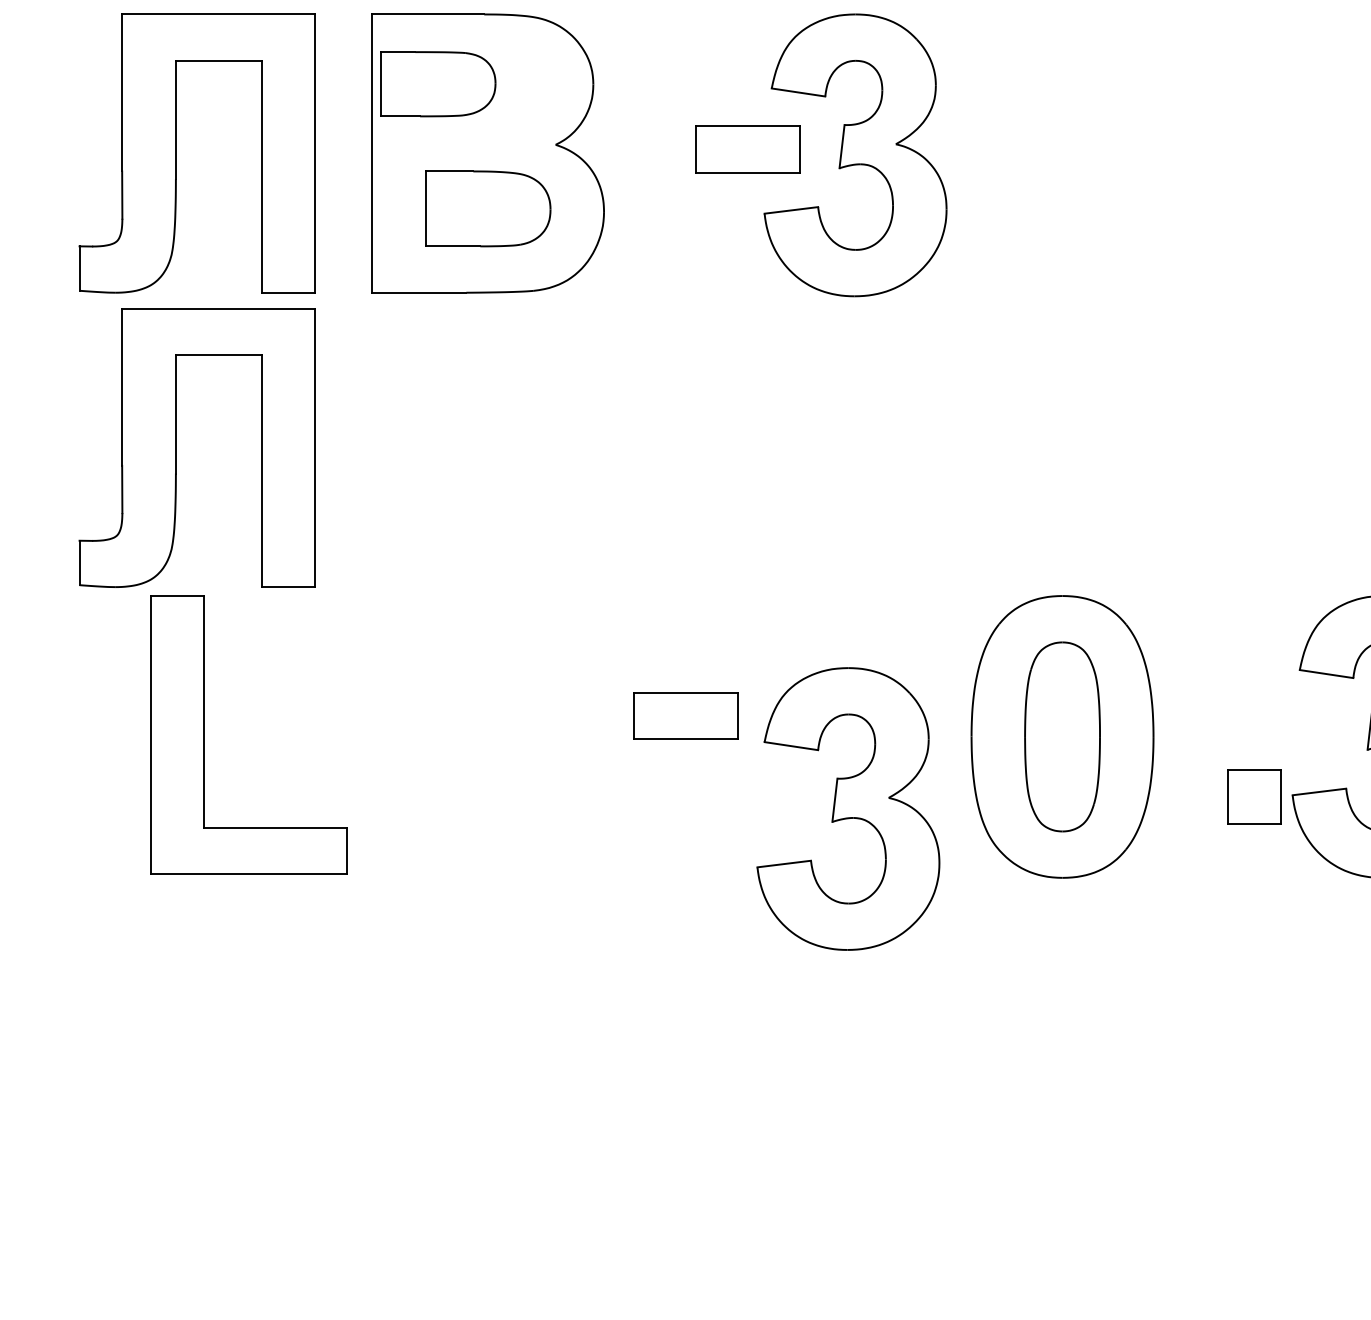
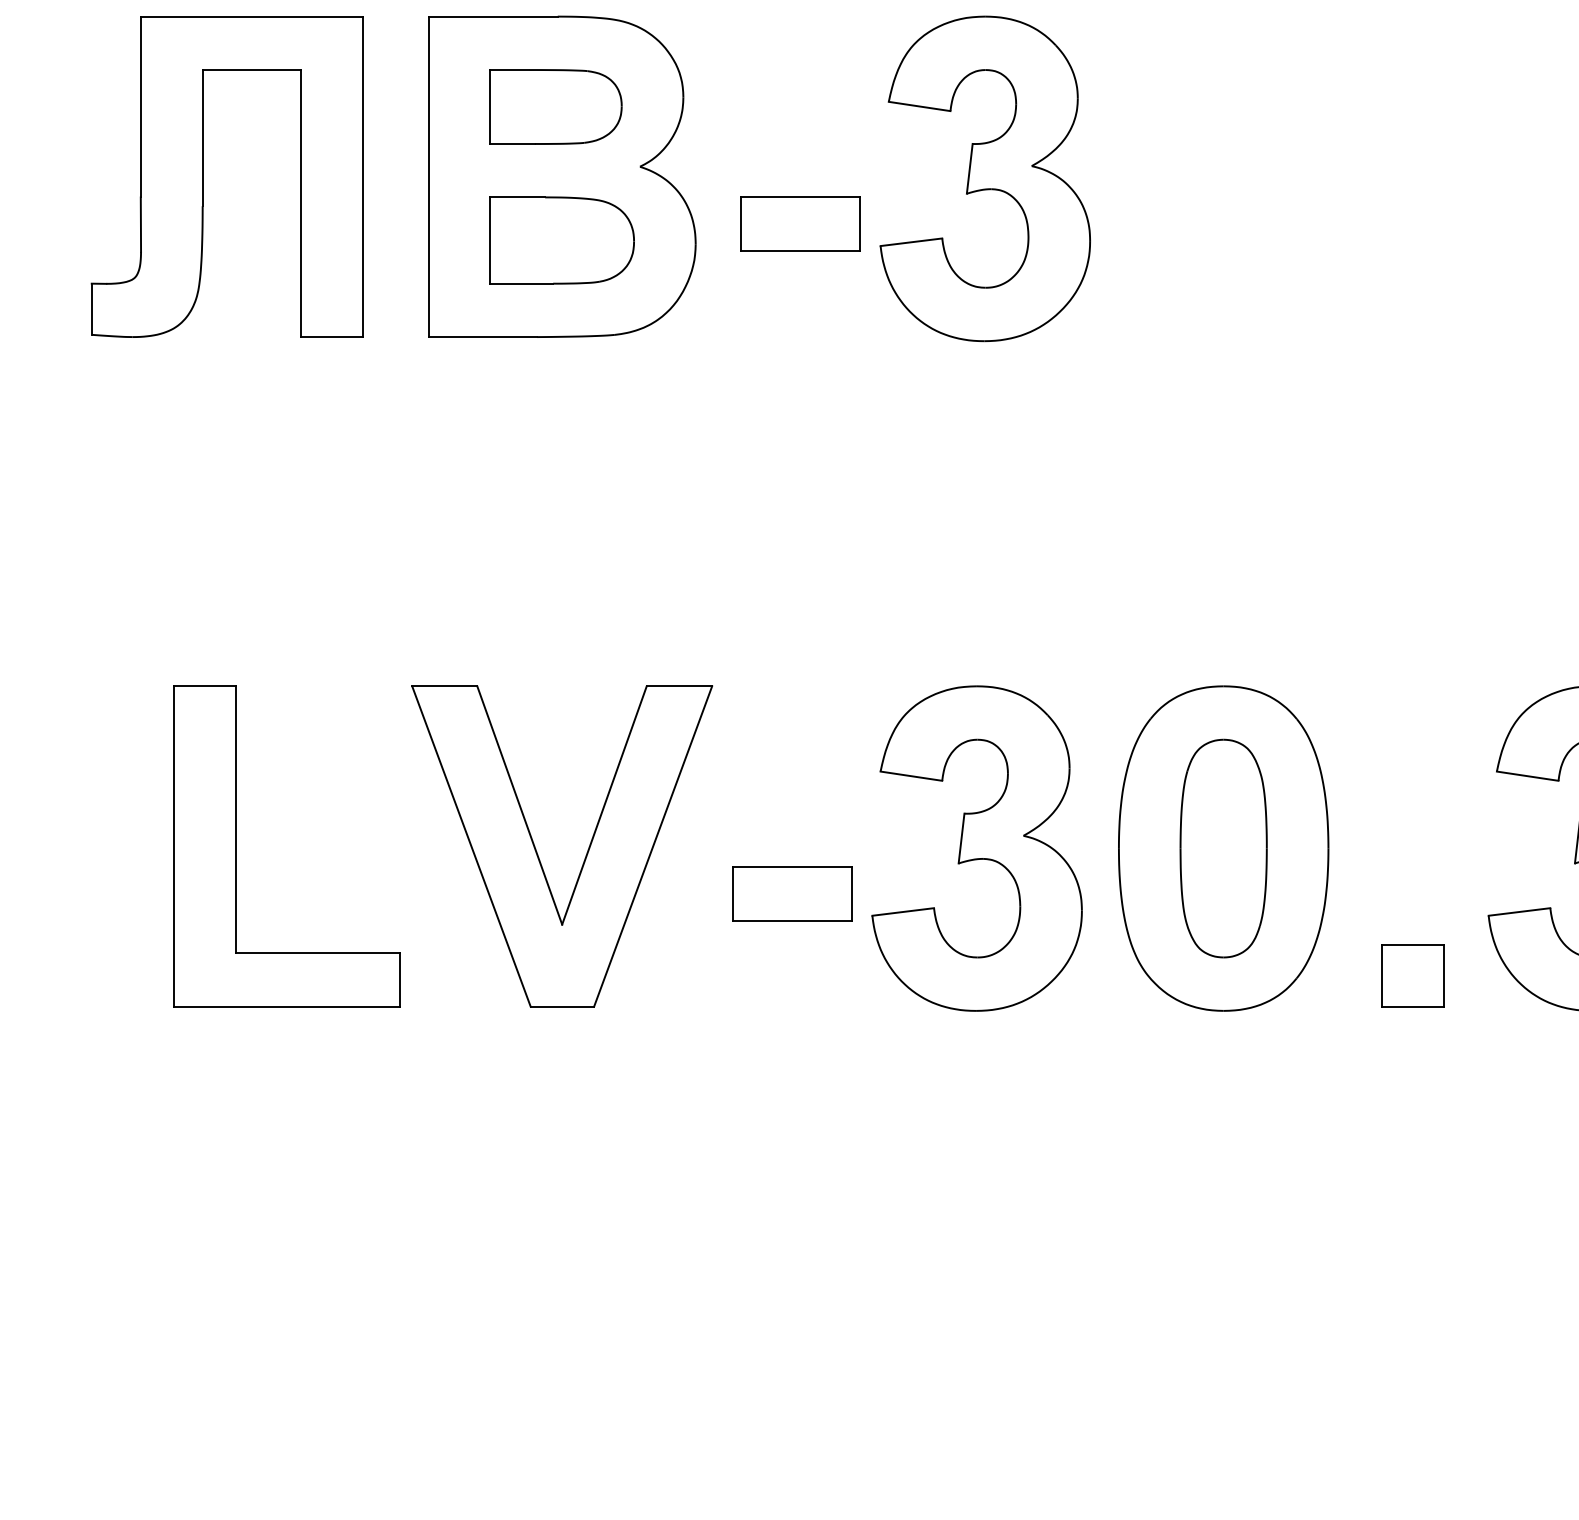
part: (438, 83) -> (555, 106), moved
part: (748, 148) -> (800, 223), moved
part: (176, 447) -> (203, 515), removed
part: (686, 716) -> (792, 893), moved
part: (508, 742) -> (585, 855), added
part: (1254, 796) -> (1412, 975), moved
part: (847, 808) -> (976, 848), moved

